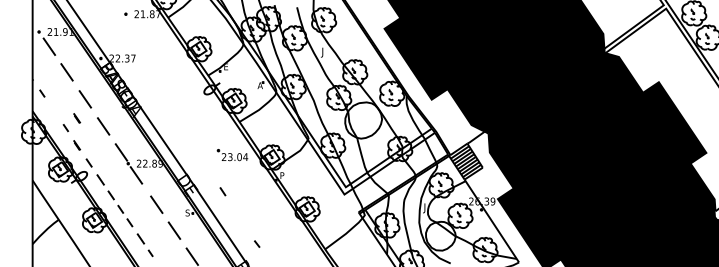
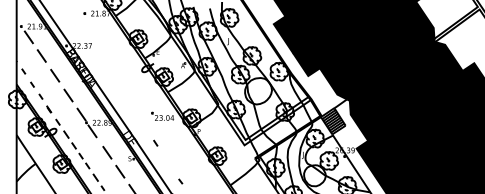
line: (54, 111) -> (32, 84), added
part: (77, 118) -> (49, 89), removed

